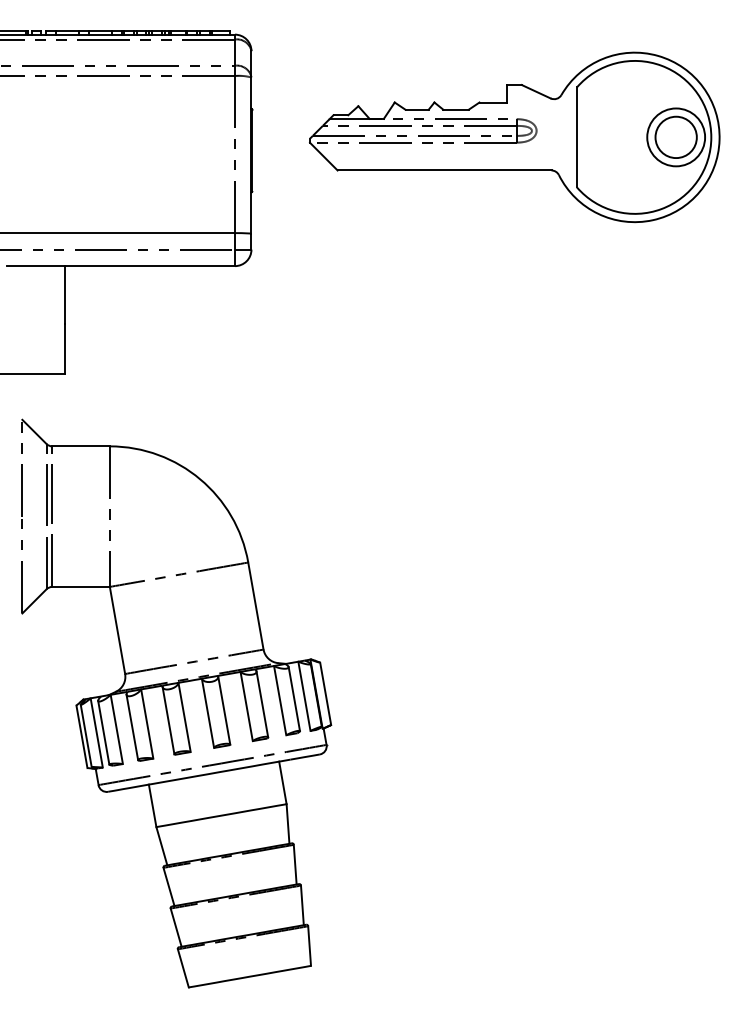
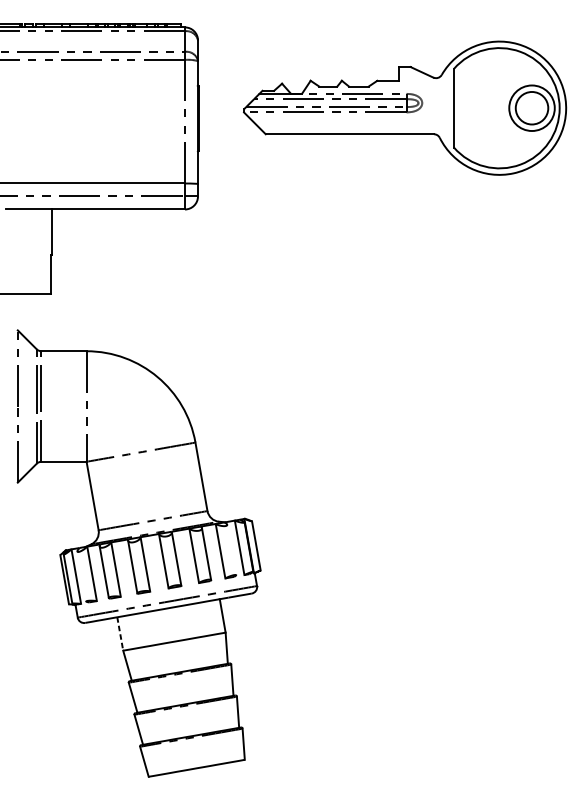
line: (294, 699) -> (231, 550), removed
line: (103, 732) -> (81, 576), removed
line: (152, 805) -> (120, 633), solid -> dashed

